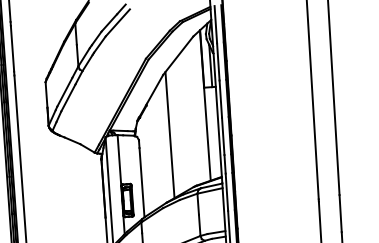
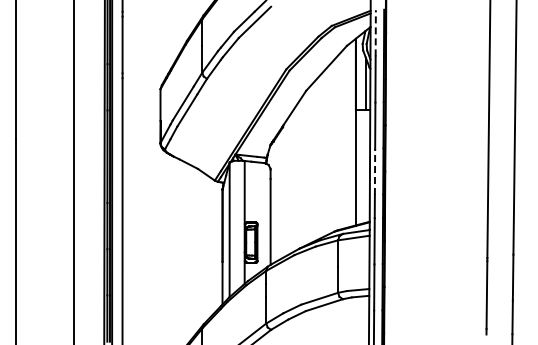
line: (215, 24) -> (375, 32), solid -> dashed
line: (170, 135) -> (309, 165), removed
line: (223, 136) -> (375, 171), solid -> dashed

